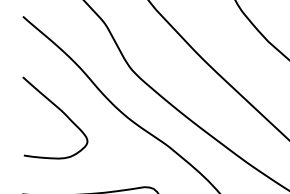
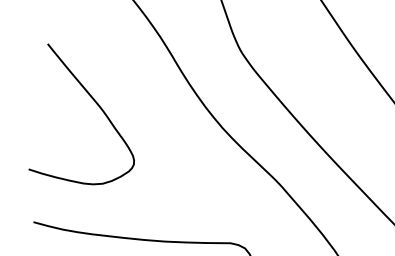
curve: (60, 111) -> (98, 108), moved

